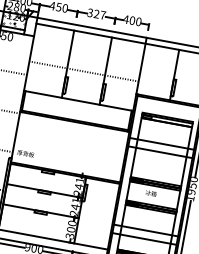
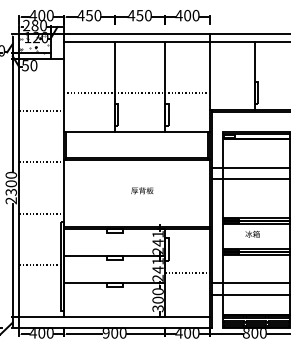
text: (96, 13) -> (139, 15), 327 -> 450
text: (25, 153) -> (142, 190), moved
line: (96, 213) -> (187, 273), added

